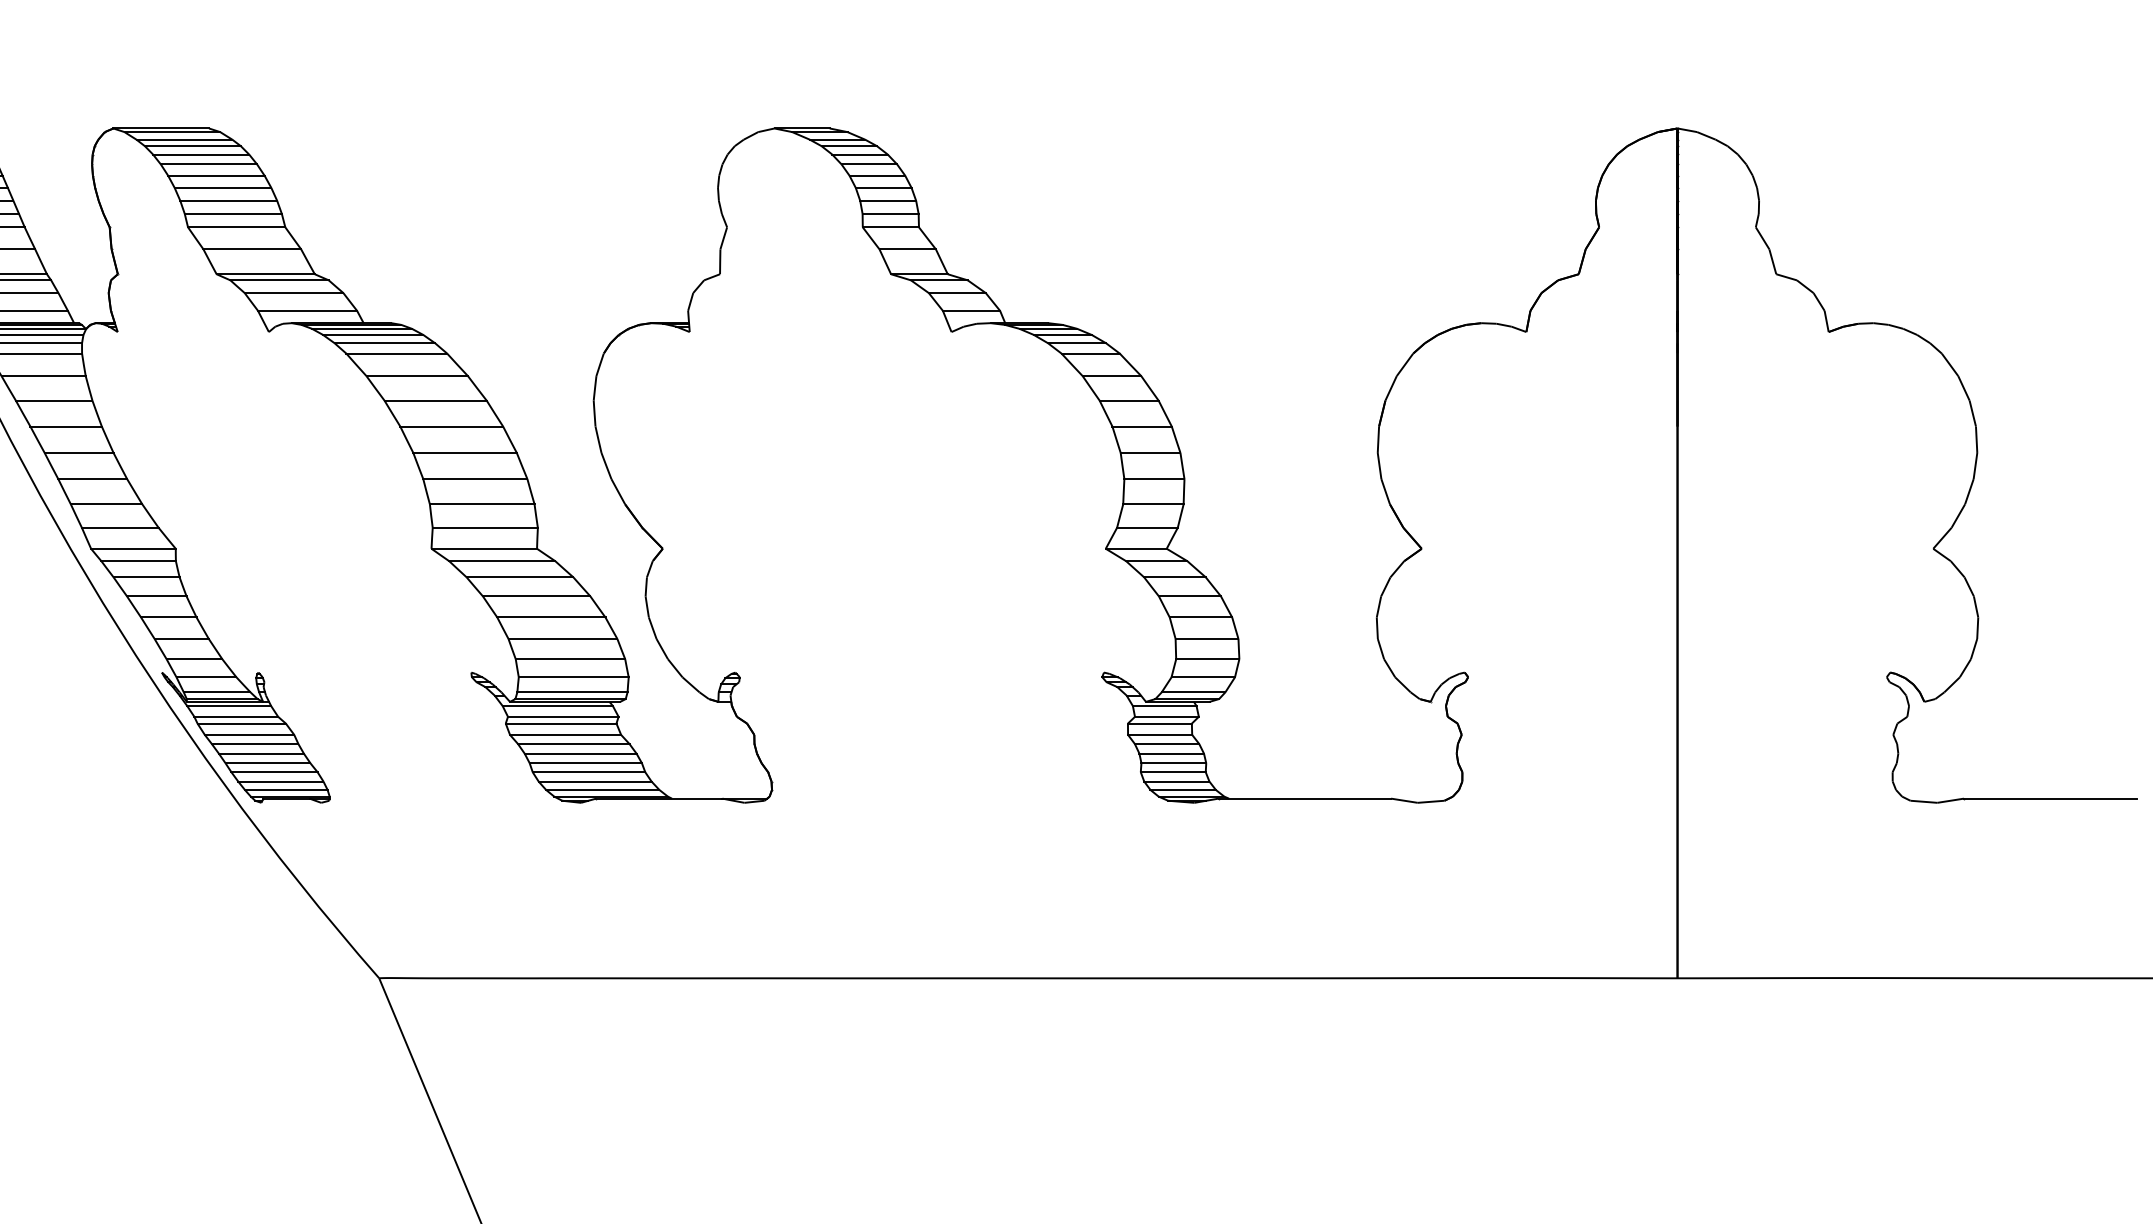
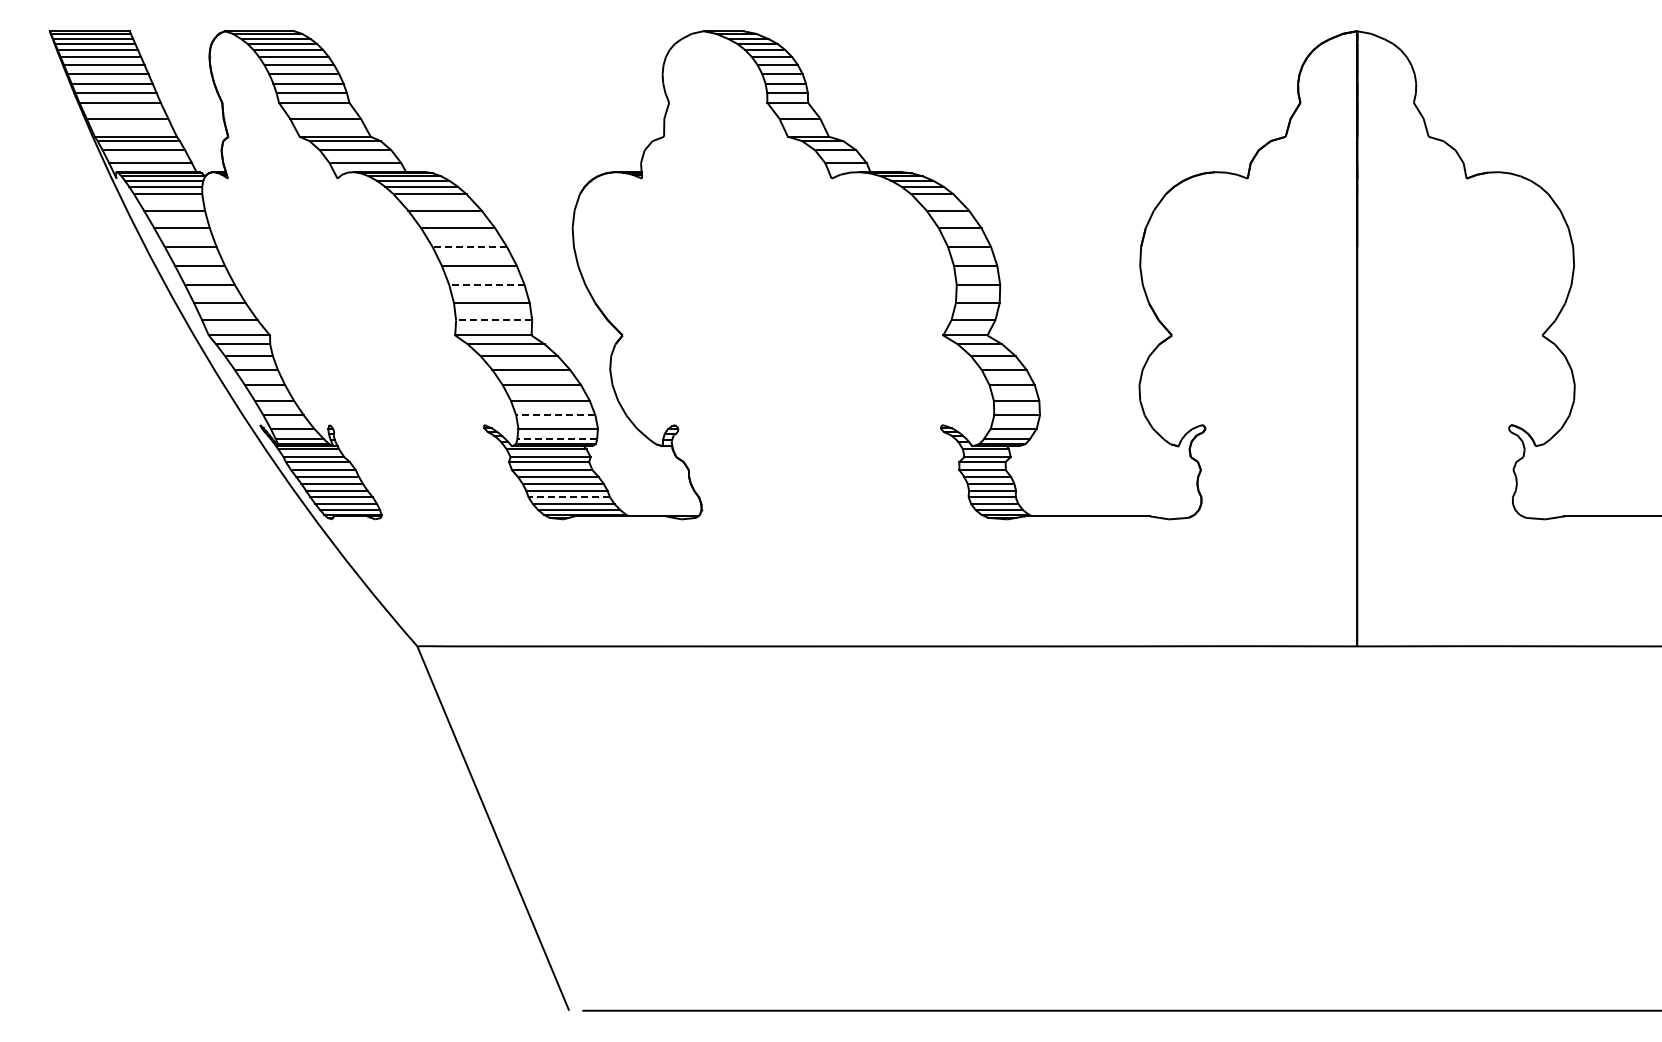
line: (451, 427) -> (469, 247), solid -> dashed
line: (474, 479) -> (486, 285), solid -> dashed
line: (484, 528) -> (493, 320), solid -> dashed
line: (570, 659) -> (555, 415), solid -> dashed
line: (572, 692) -> (557, 439), solid -> dashed
line: (589, 772) -> (569, 497), solid -> dashed

